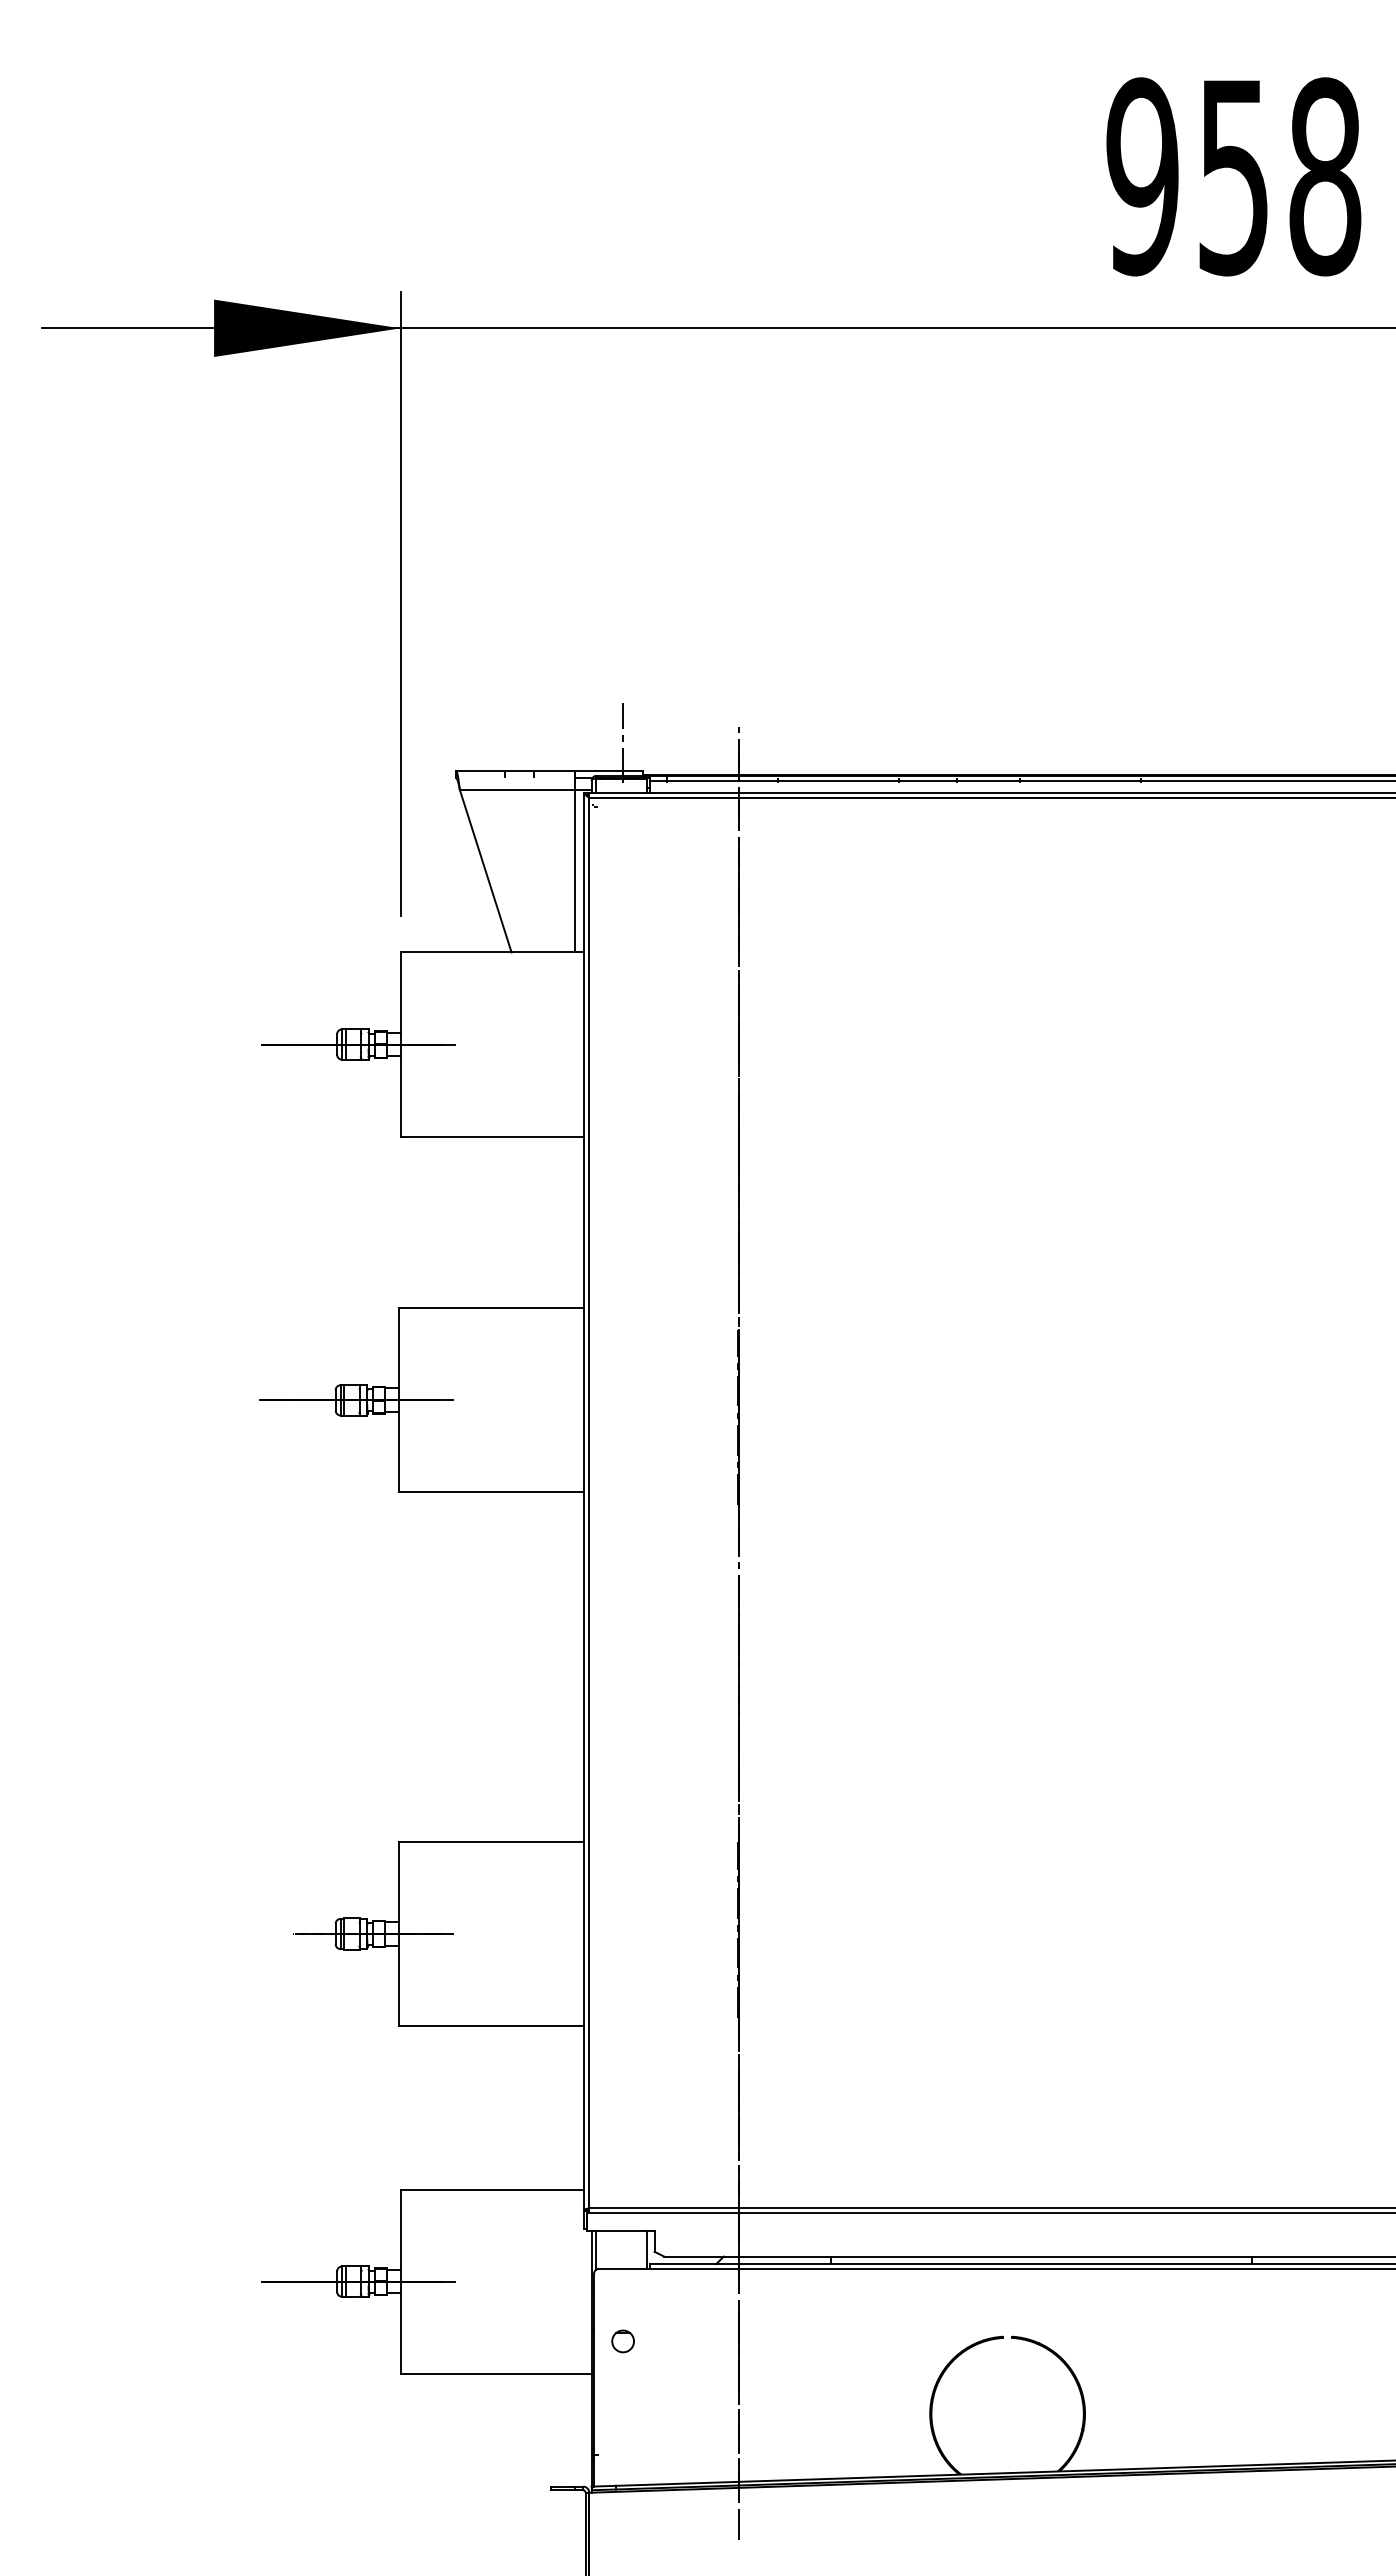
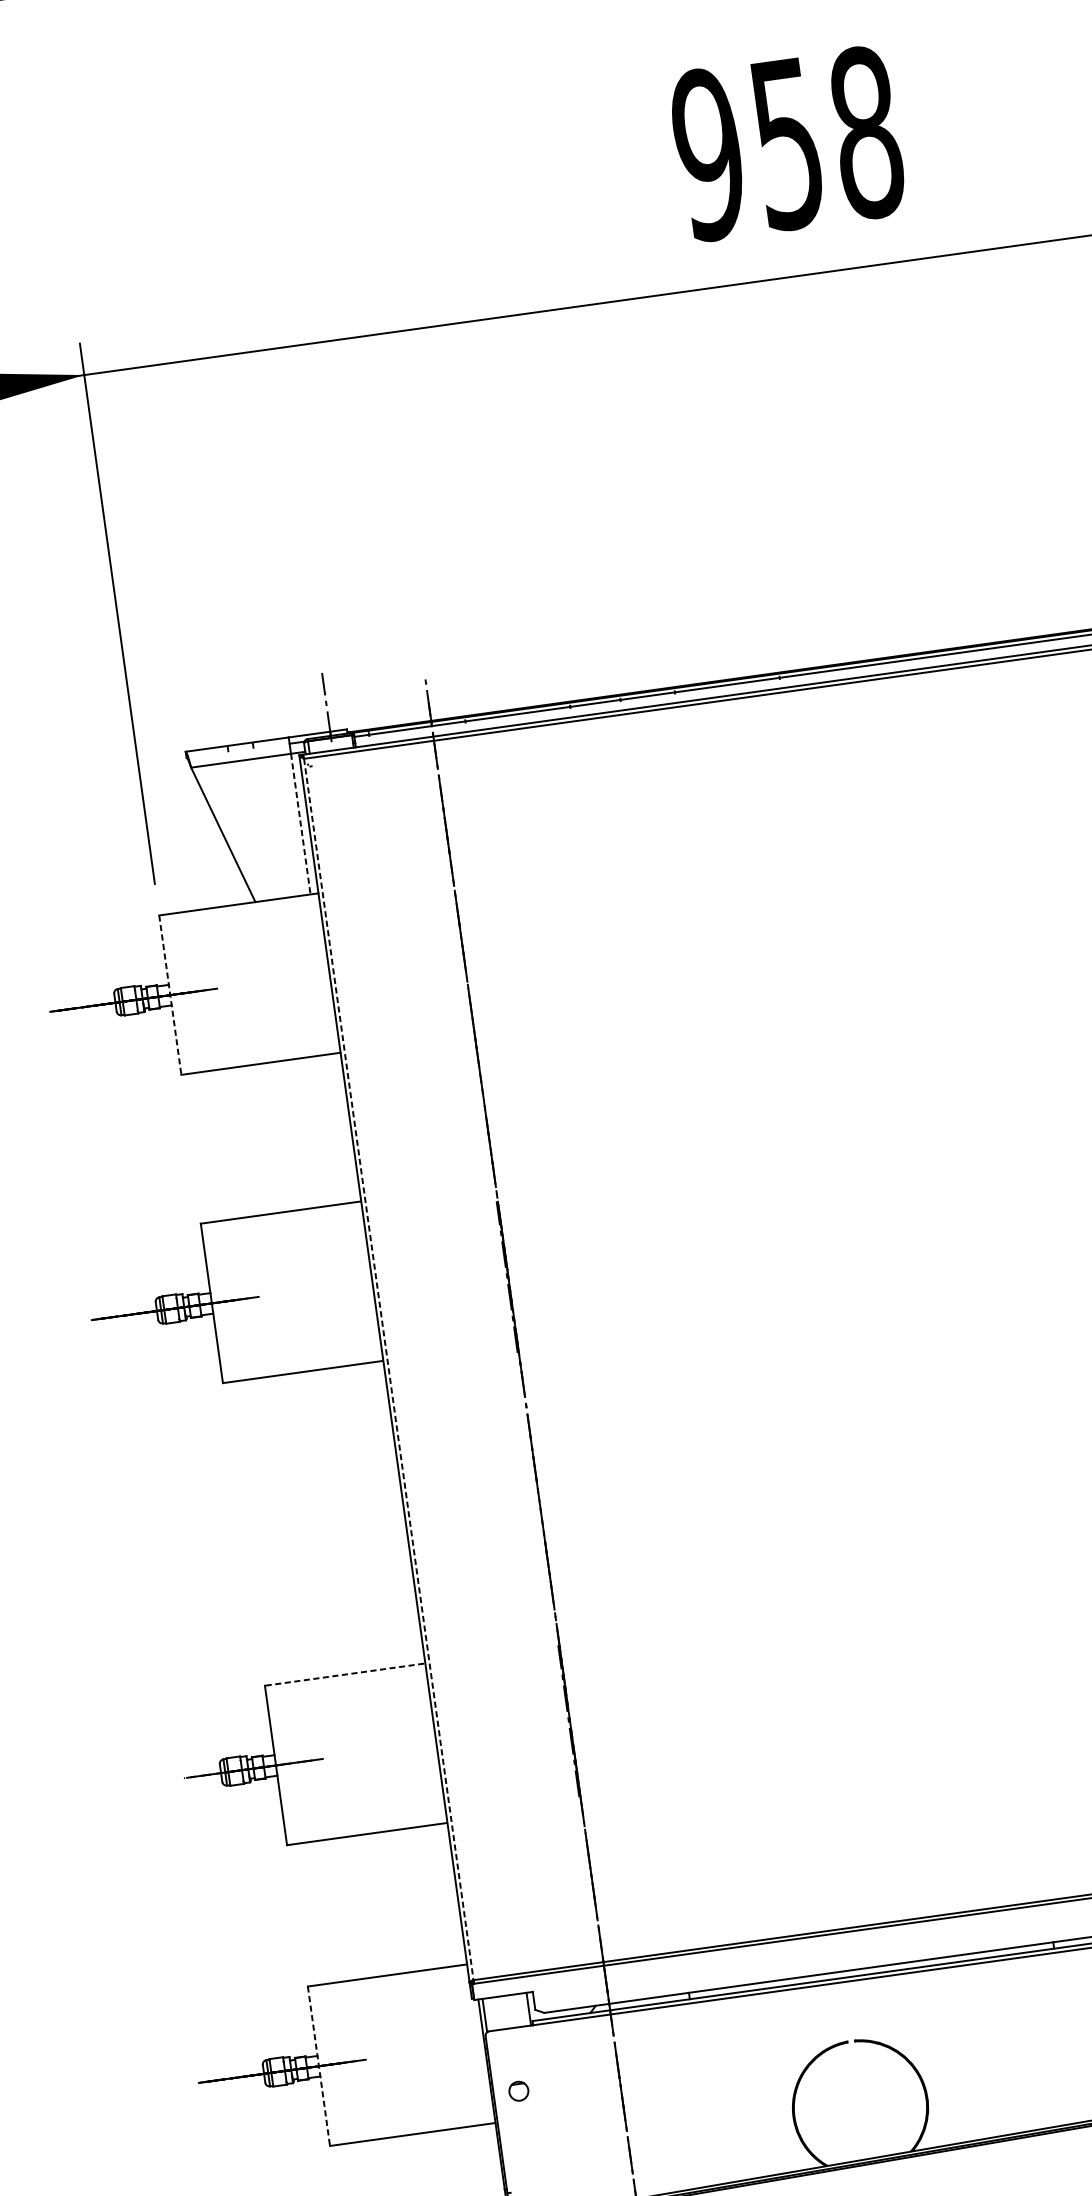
line: (575, 871) -> (301, 824), solid -> dashed
line: (400, 1045) -> (170, 996), solid -> dashed
line: (589, 1503) -> (389, 1369), solid -> dashed
line: (491, 1841) -> (344, 1674), solid -> dashed
line: (400, 2282) -> (319, 2067), solid -> dashed

